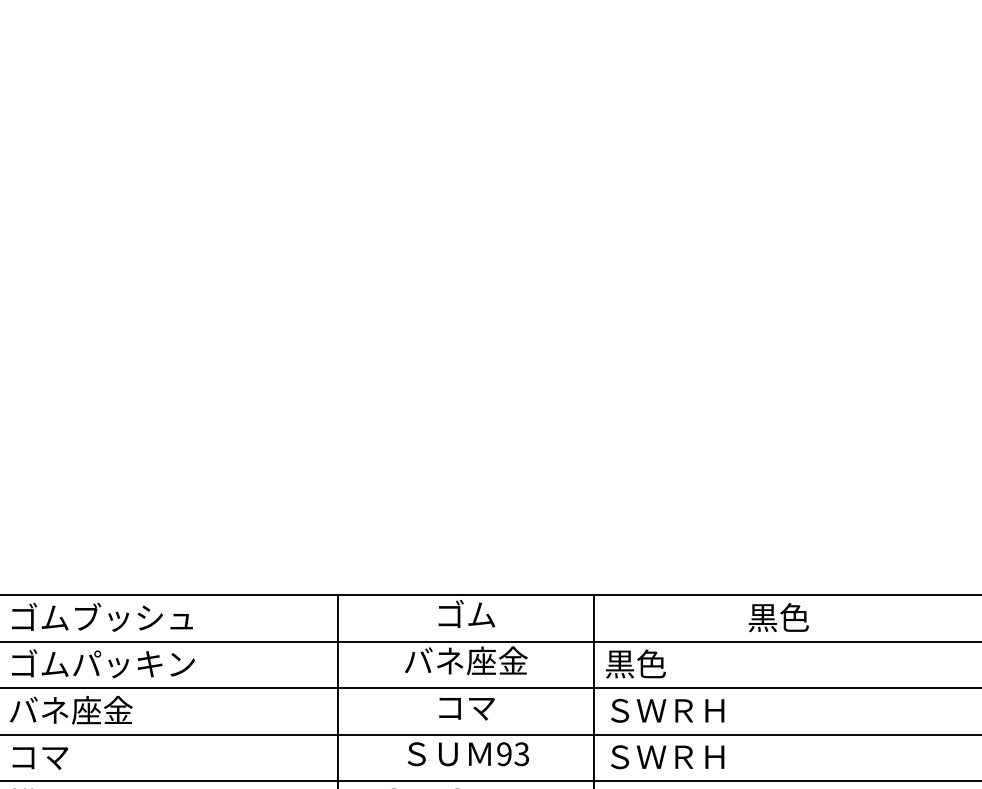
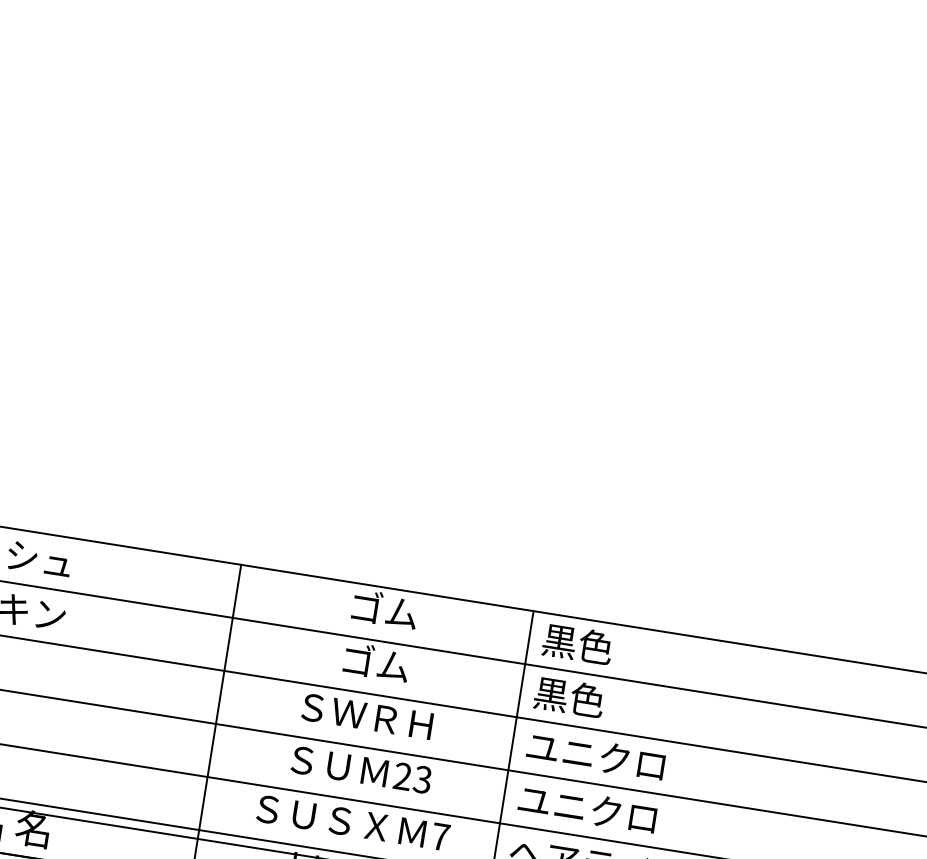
text: (778, 617) -> (577, 643), moved
text: (466, 660) -> (376, 662), バネ座金 -> ゴム
text: (465, 707) -> (366, 716), コマ -> ＳＷＲＨ
text: (666, 710) -> (596, 755), ＳＷＲＨ -> ユニクロ
text: (504, 754) -> (402, 776), 93 -> 23
text: (666, 756) -> (587, 808), ＳＷＲＨ -> ユニクロ

